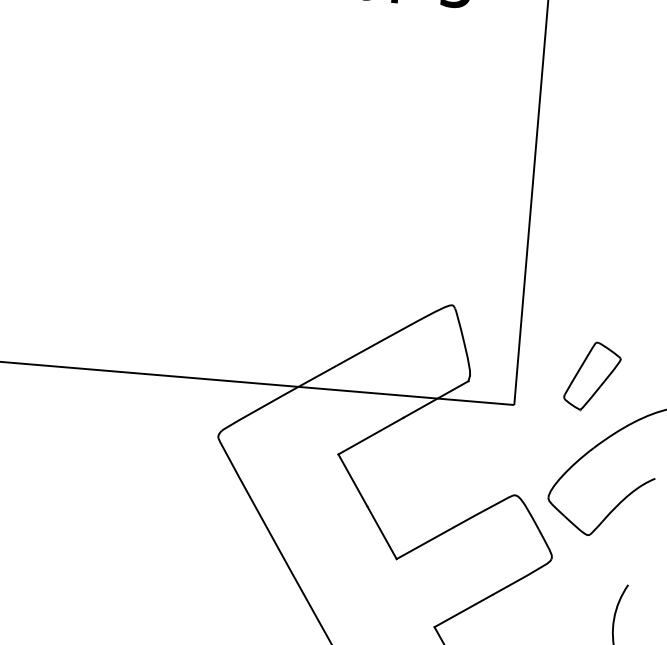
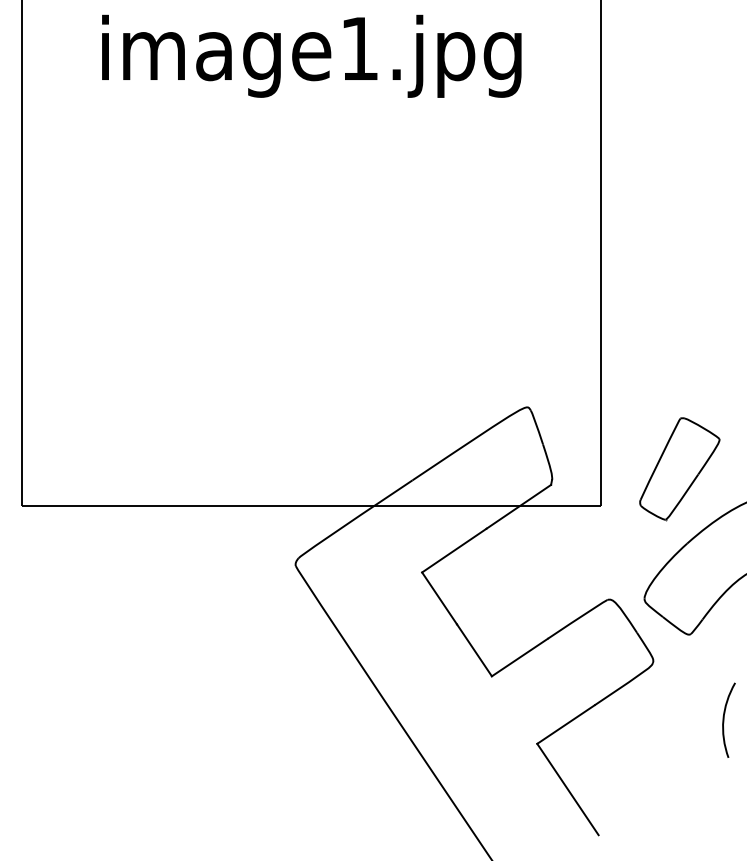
part: (592, 376) -> (679, 469), size x1.43

